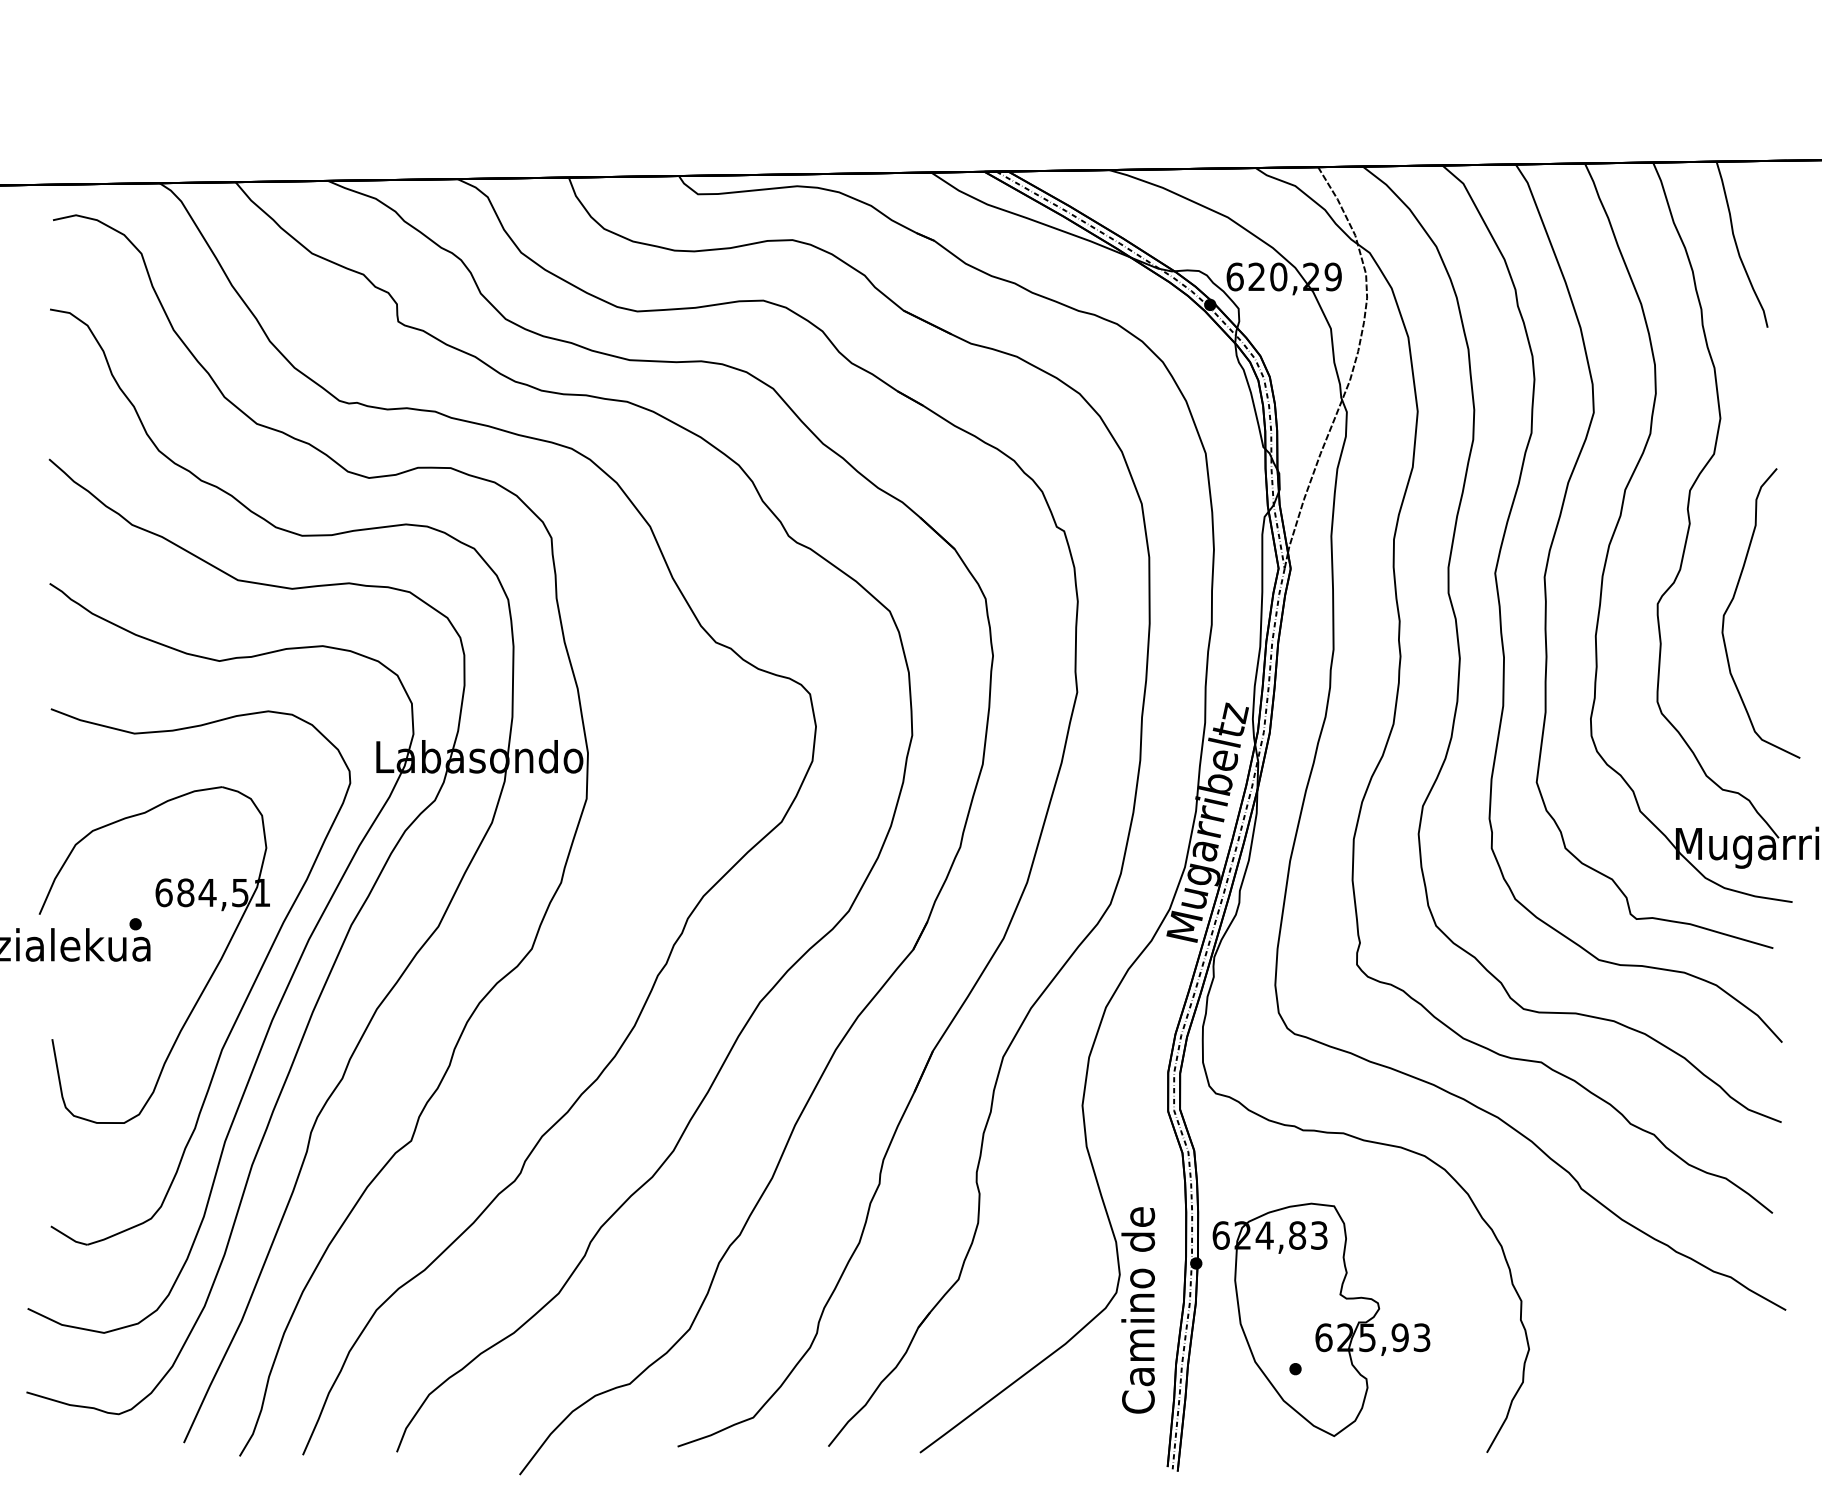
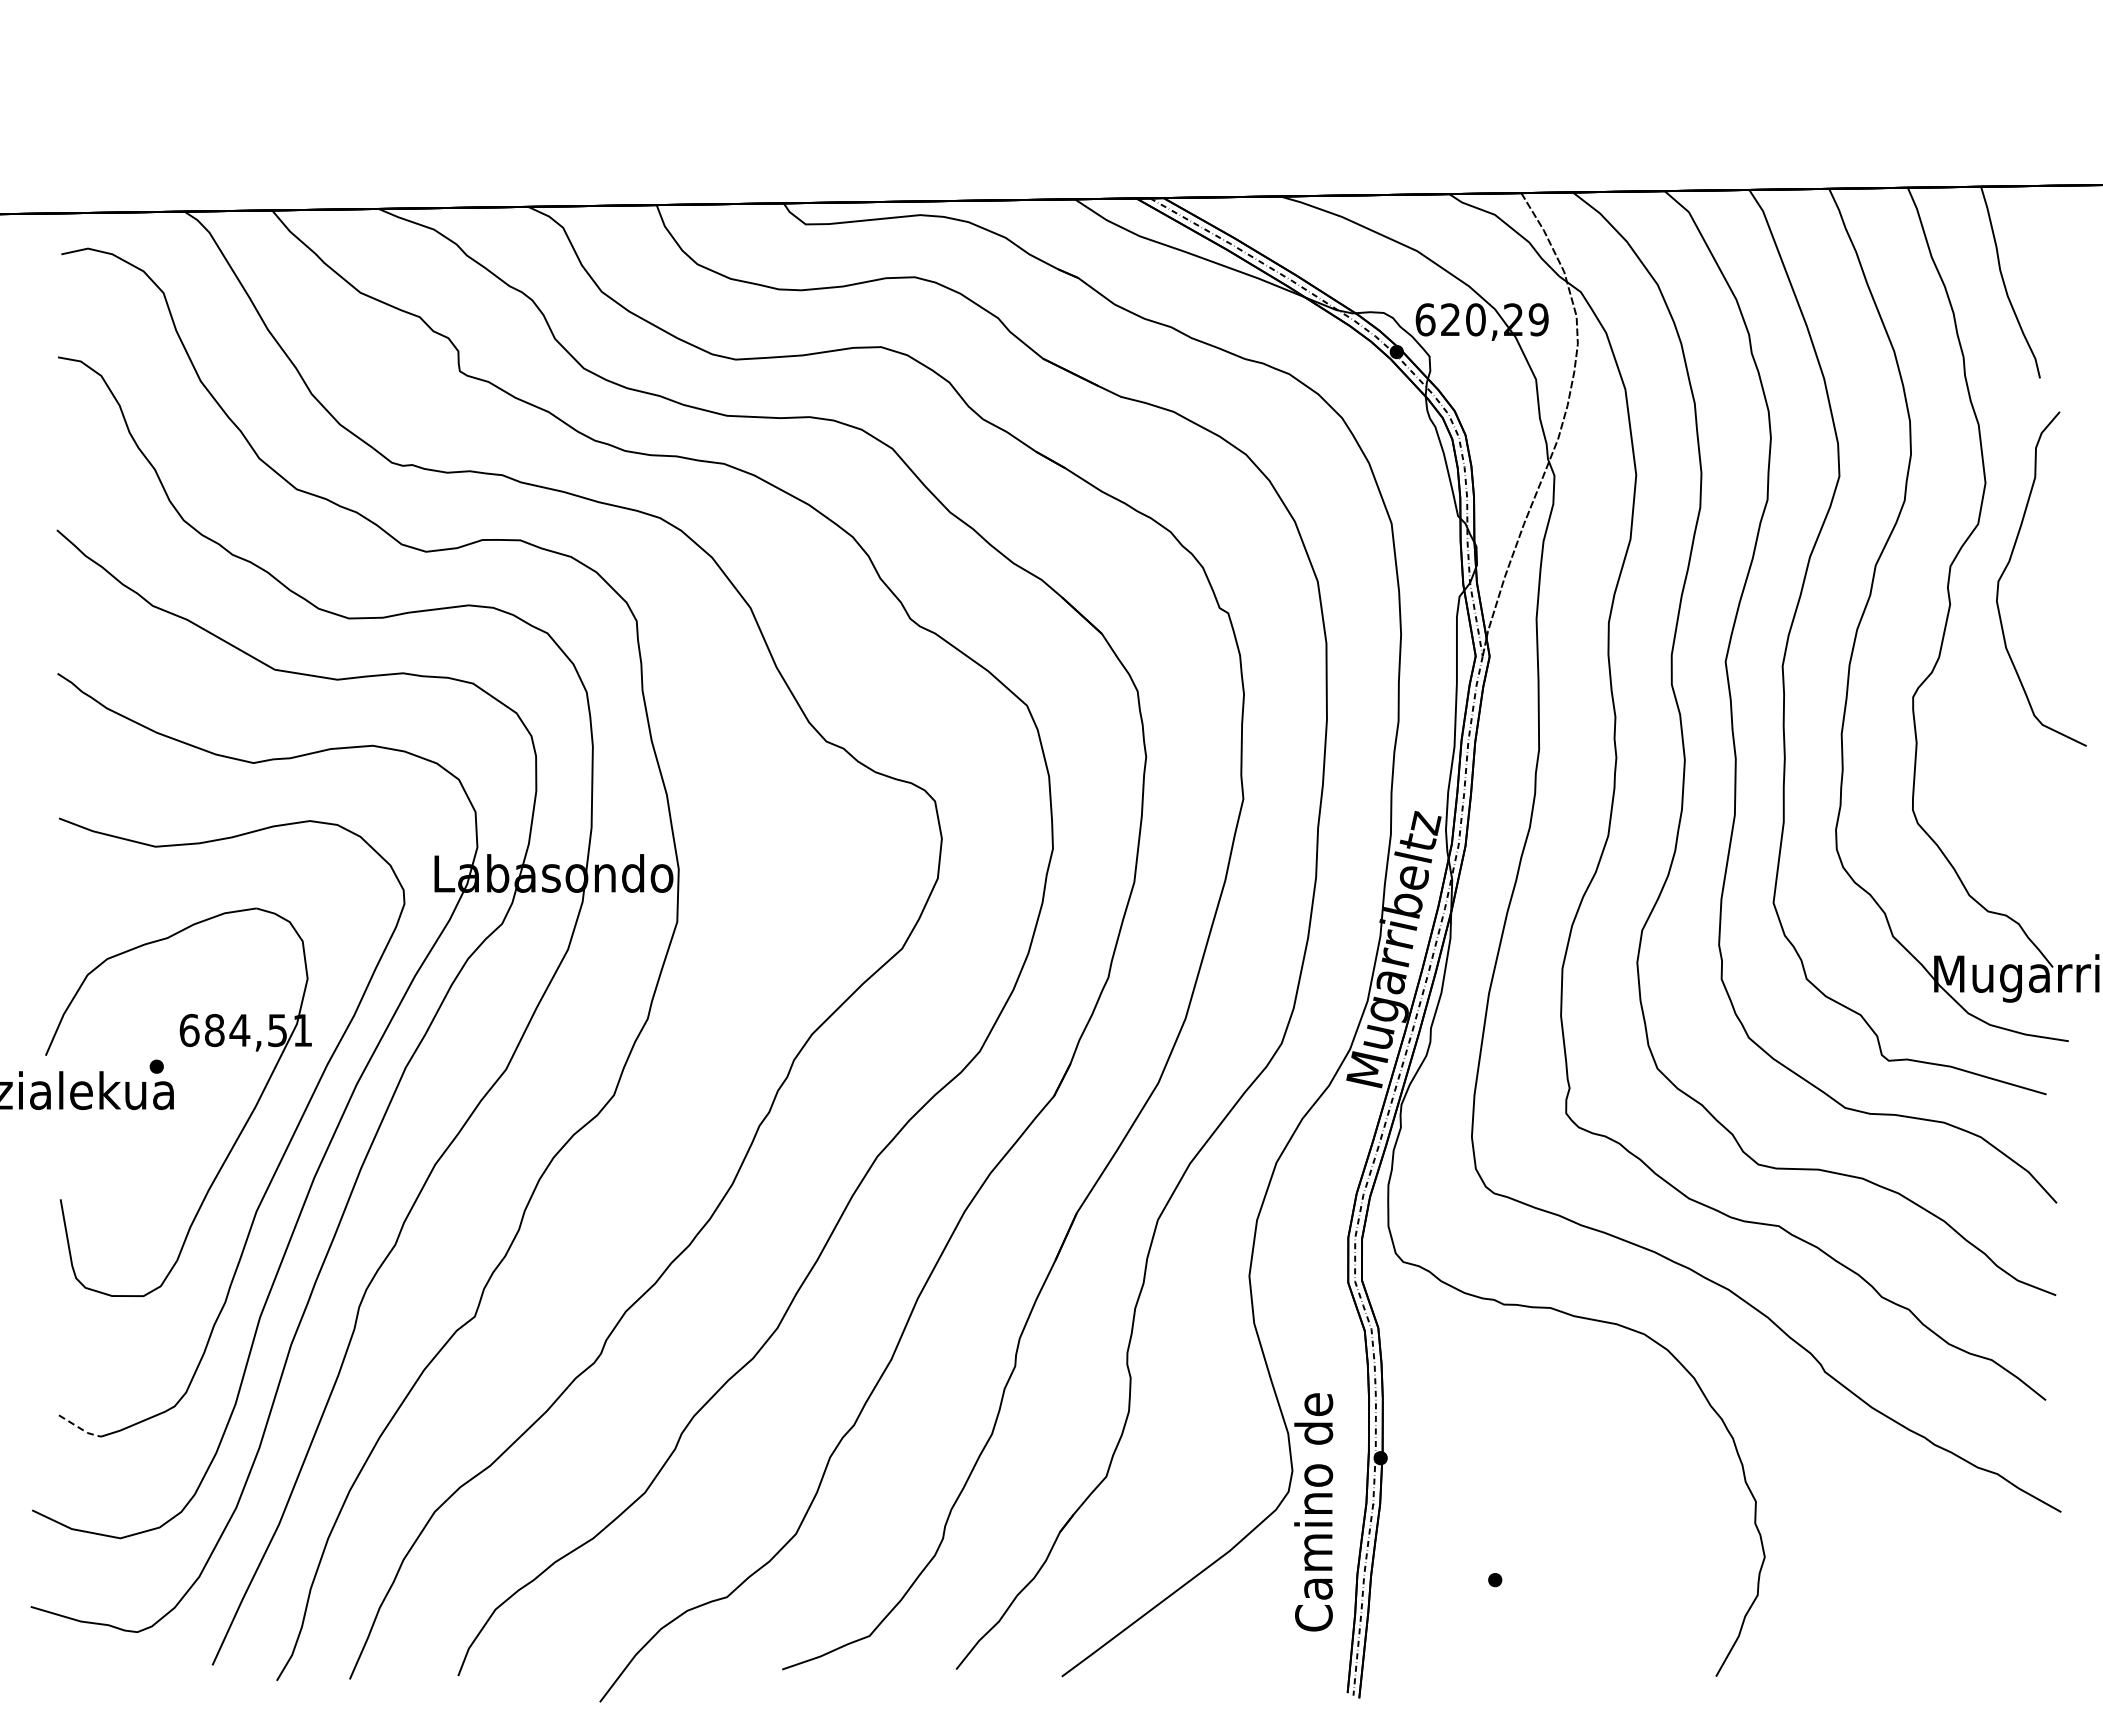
curve: (1733, 599) -> (2009, 563), moved
line: (69, 1237) -> (80, 1428), solid -> dashed
part: (1320, 1320) -> (1524, 1523), removed

